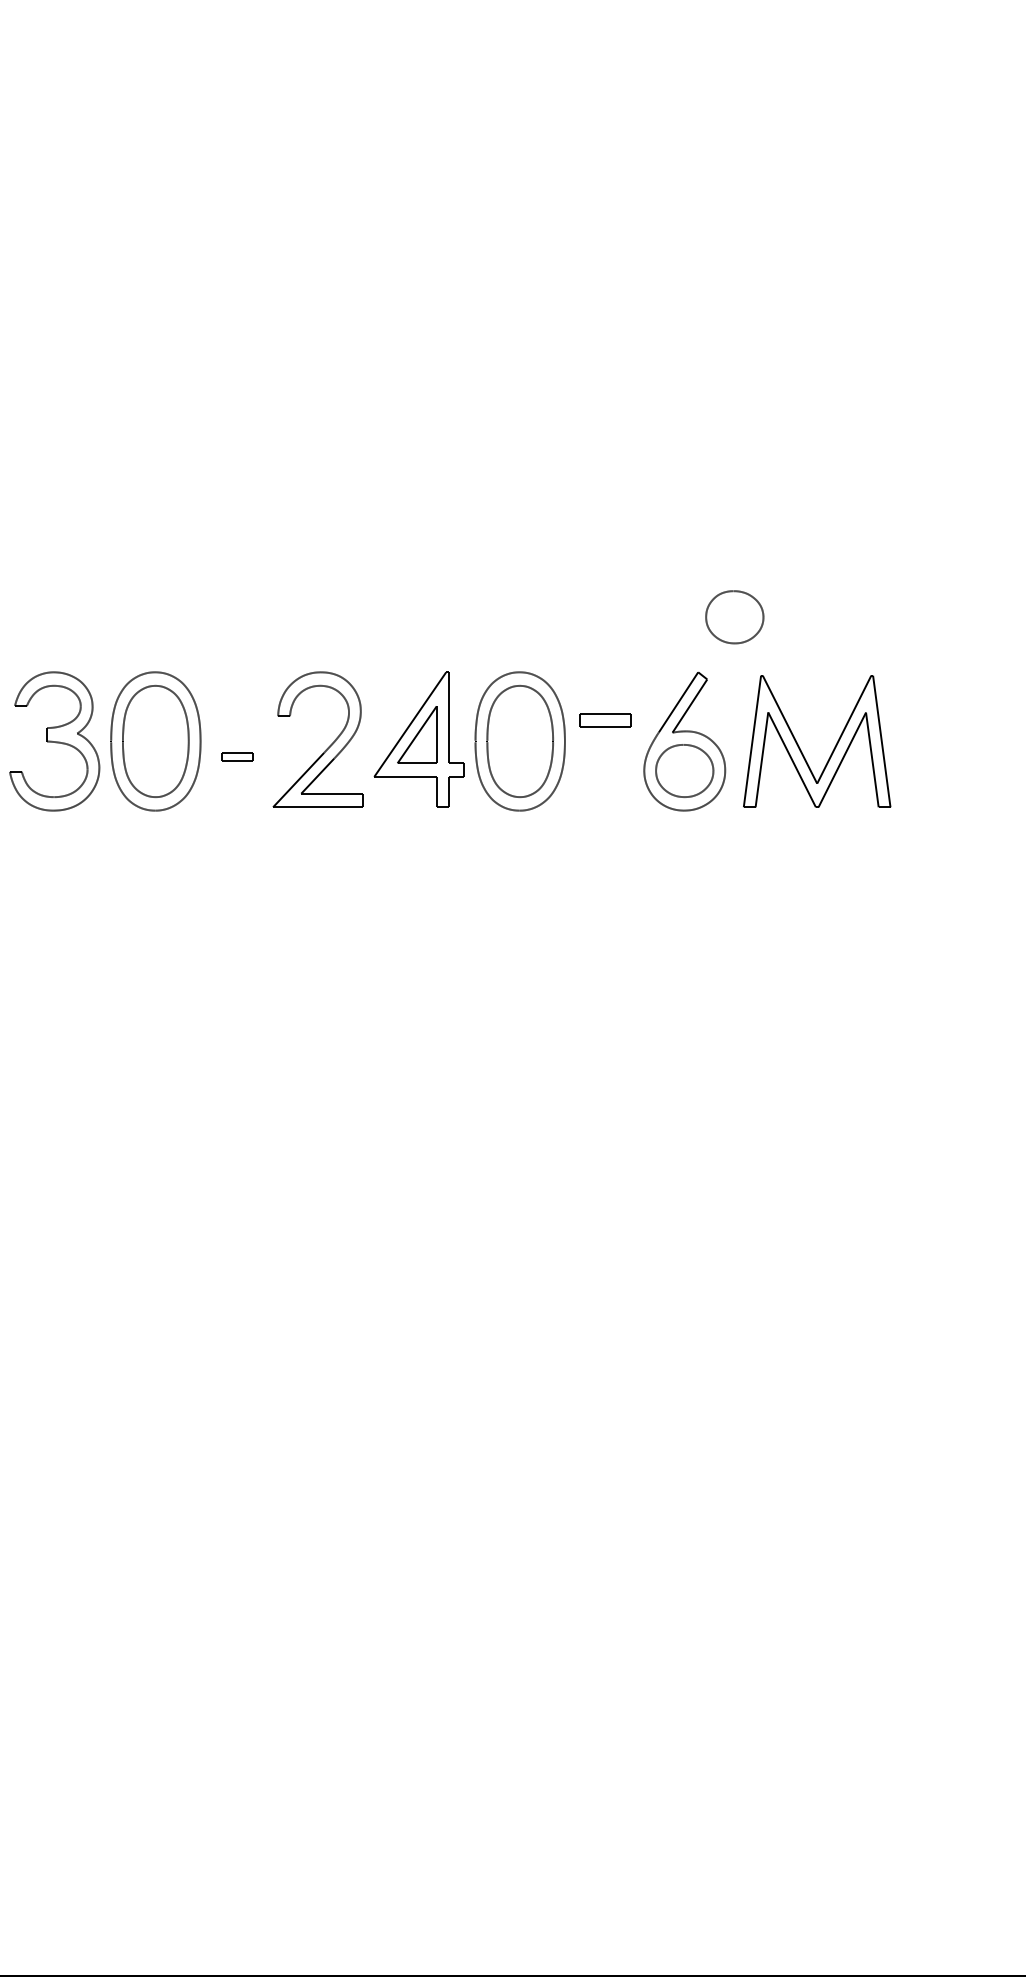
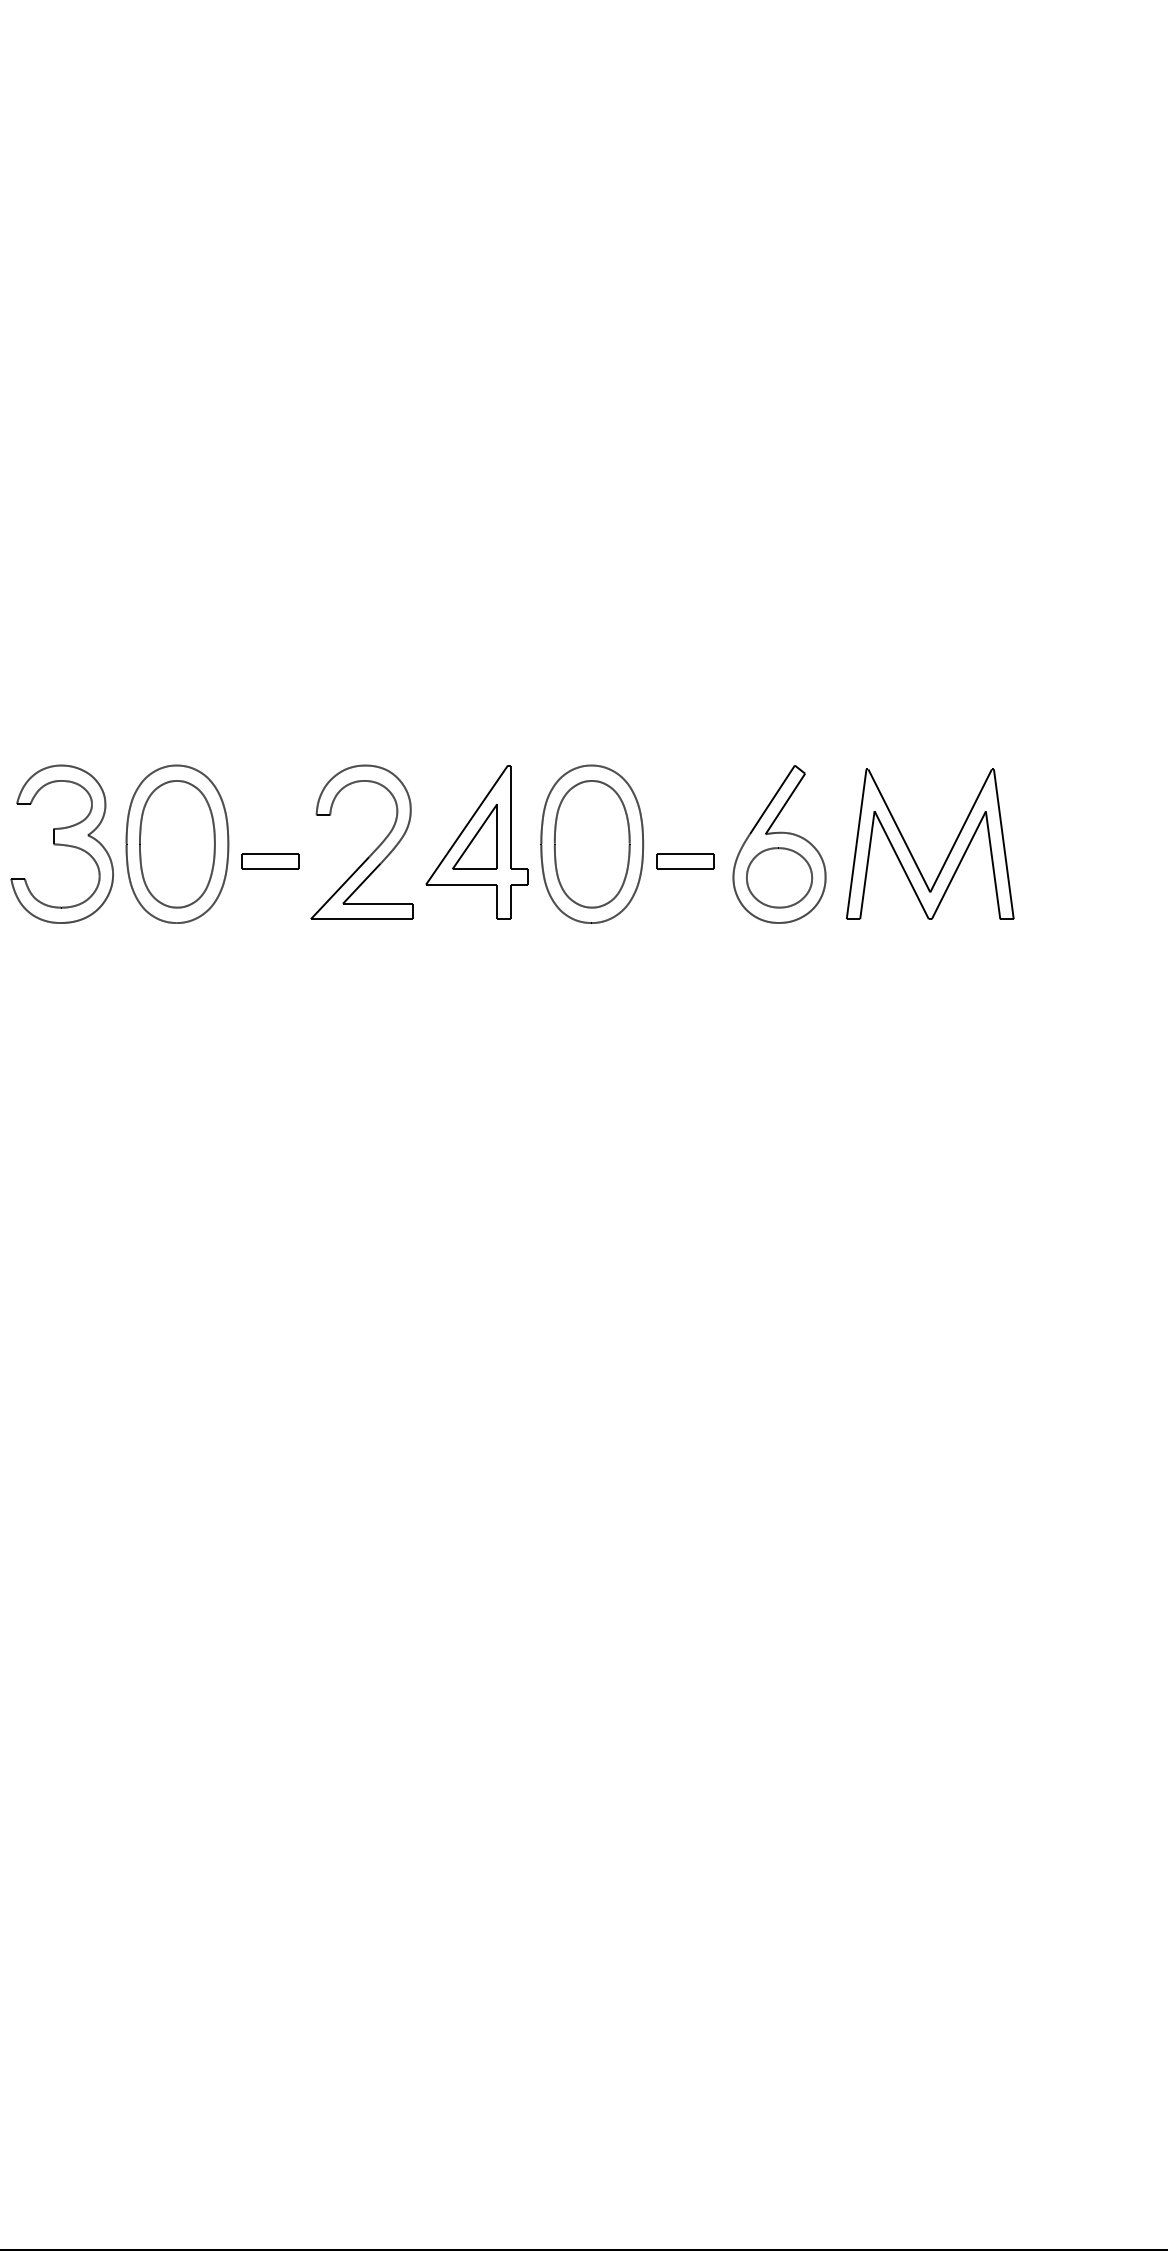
part: (734, 616) -> (836, 702), removed
part: (605, 720) -> (685, 861), moved
part: (237, 756) -> (270, 861), size x1.67

